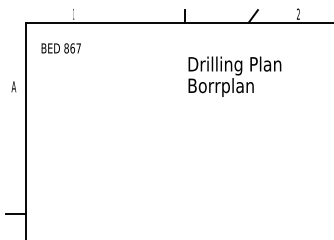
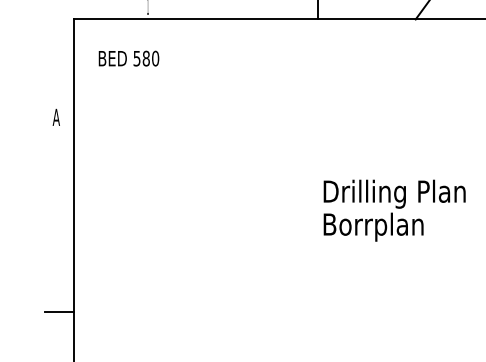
text: (72, 48) -> (146, 58), 867 -> 580
text: (234, 76) -> (394, 210), moved

